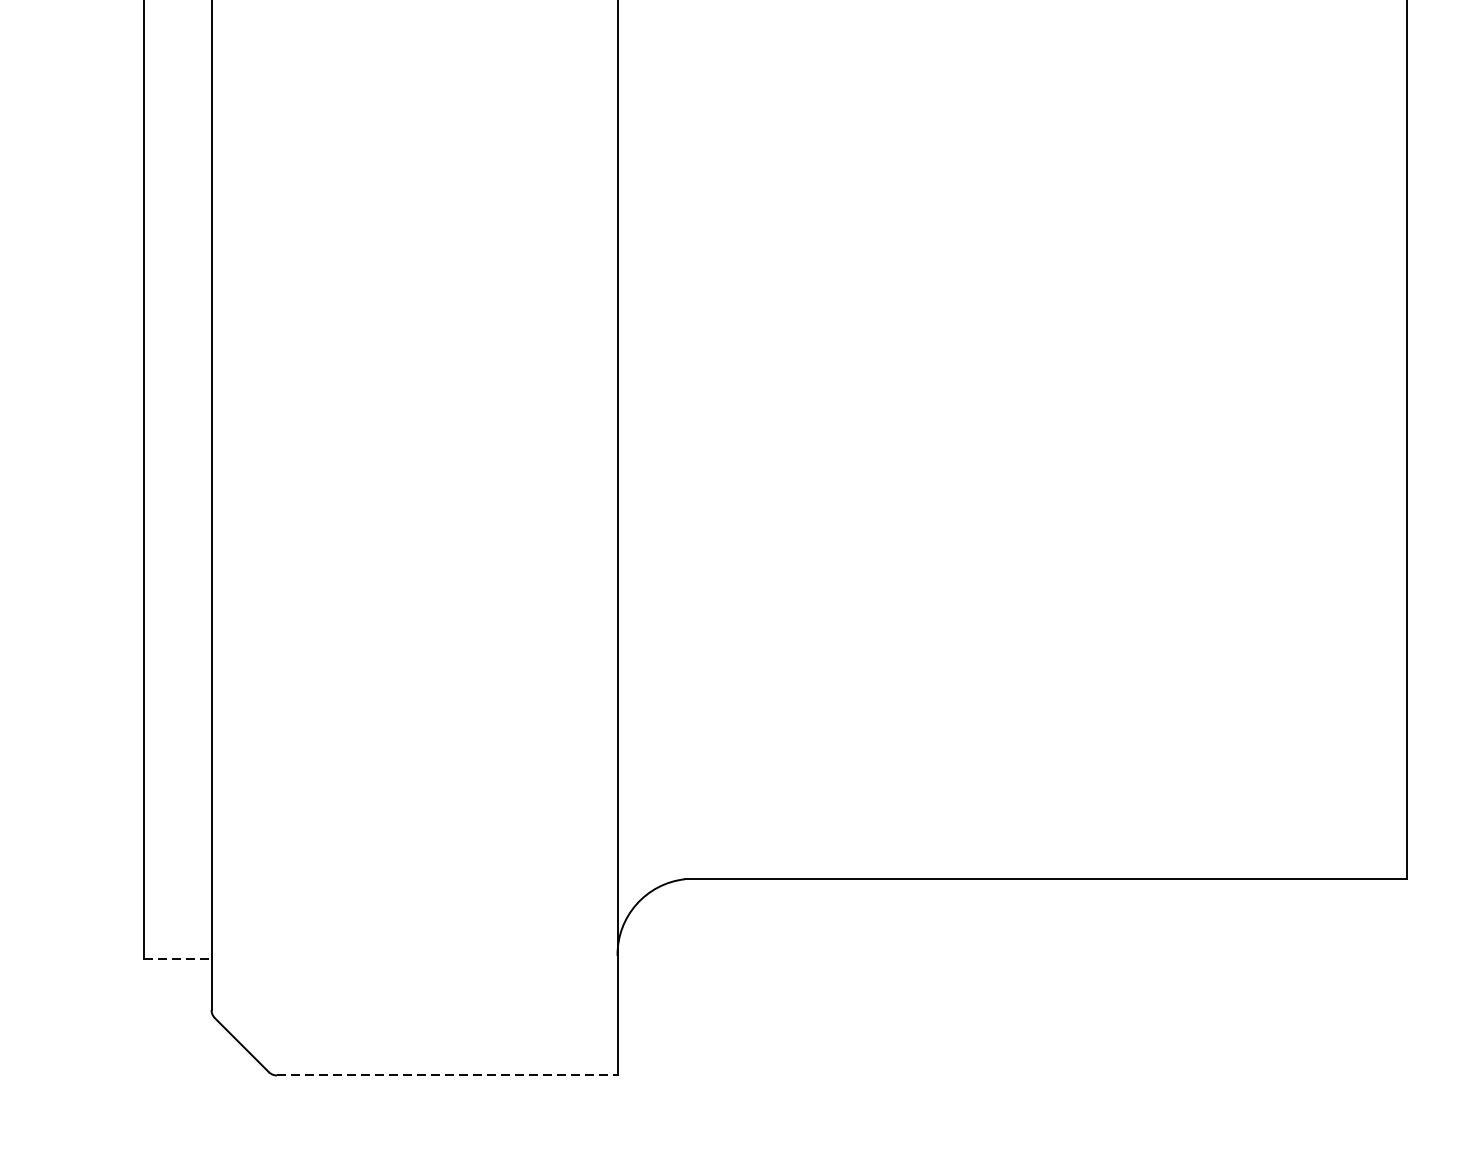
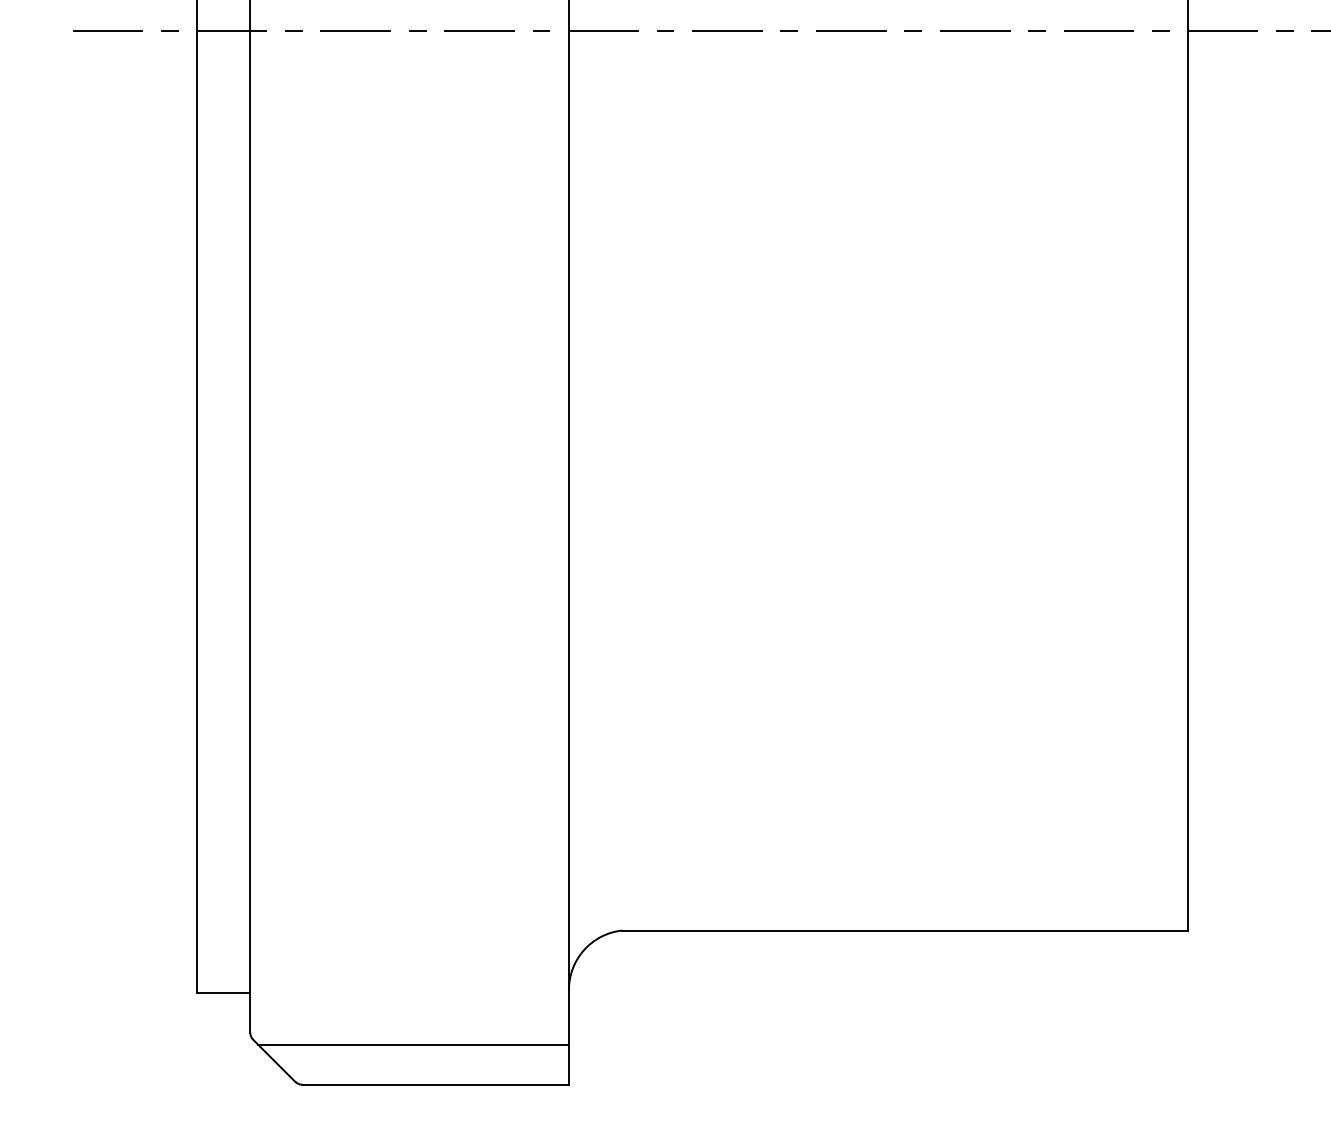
line: (177, 959) -> (223, 993), dashed -> solid
line: (419, 1024) -> (413, 1044), added
line: (447, 1075) -> (435, 1084), dashed -> solid

